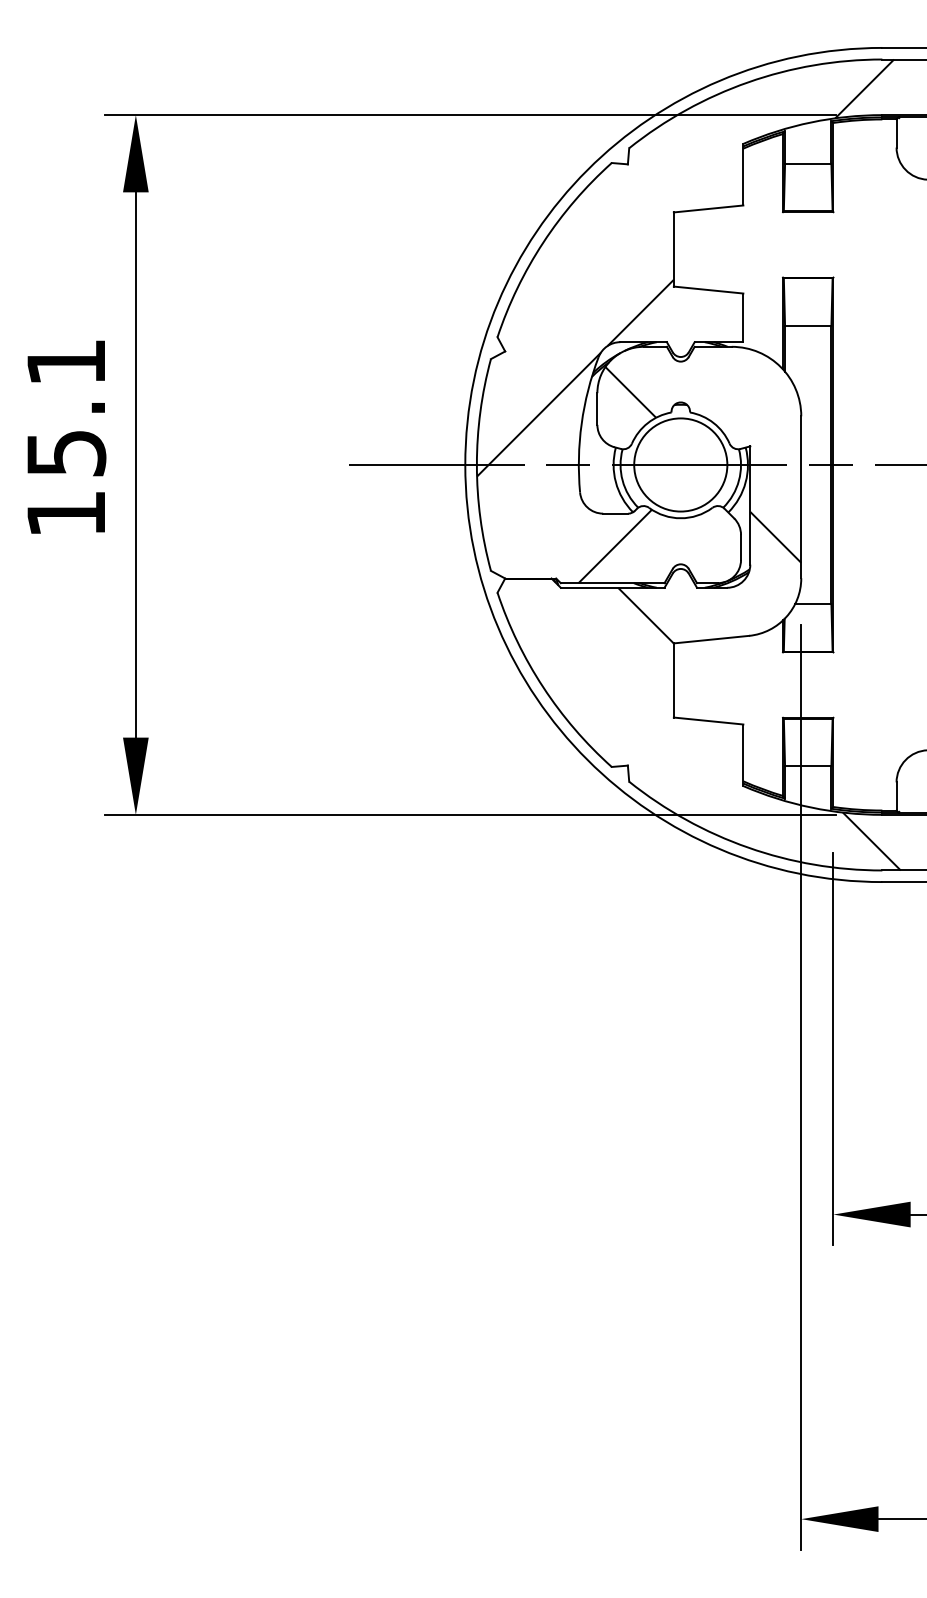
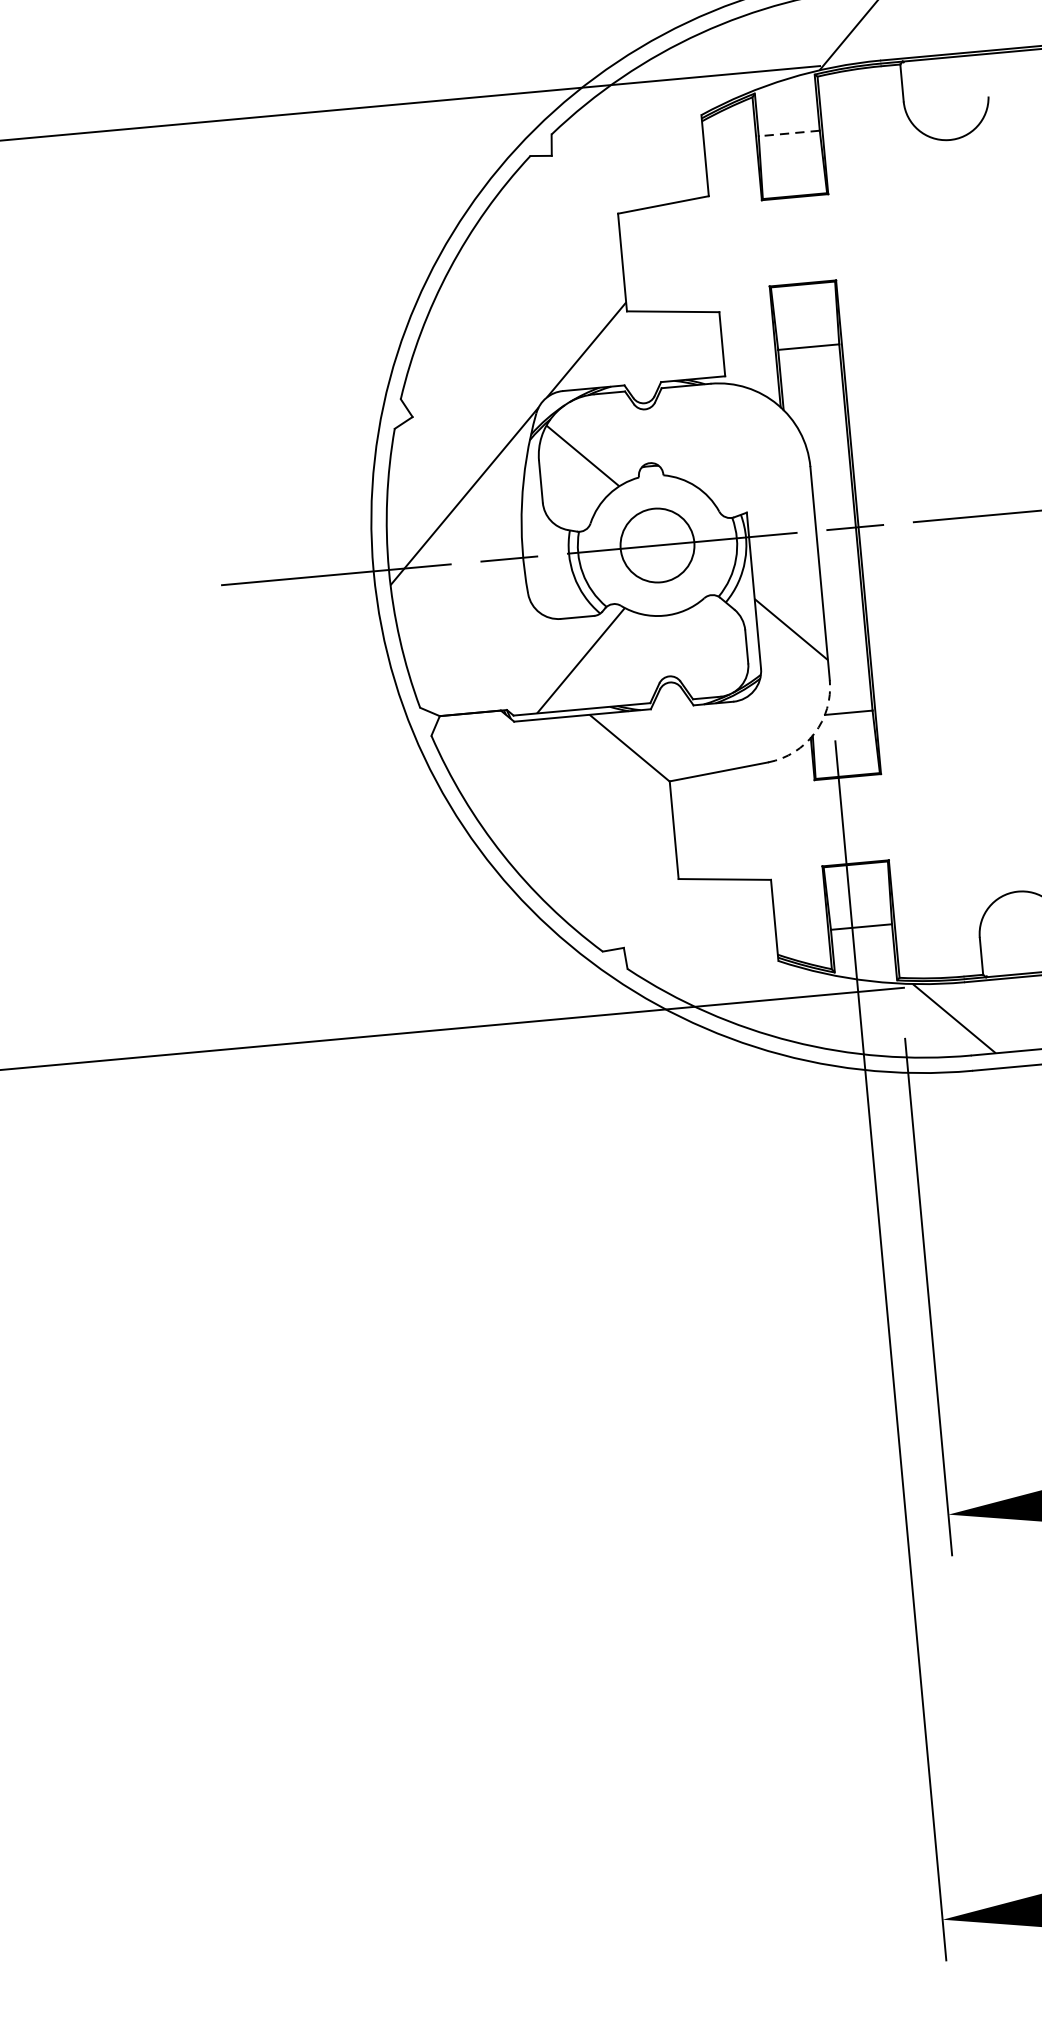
line: (807, 163) -> (788, 133), solid -> dashed
circle: (680, 464) -> (657, 544), size x0.6
arc: (786, 617) -> (815, 733), solid -> dashed

